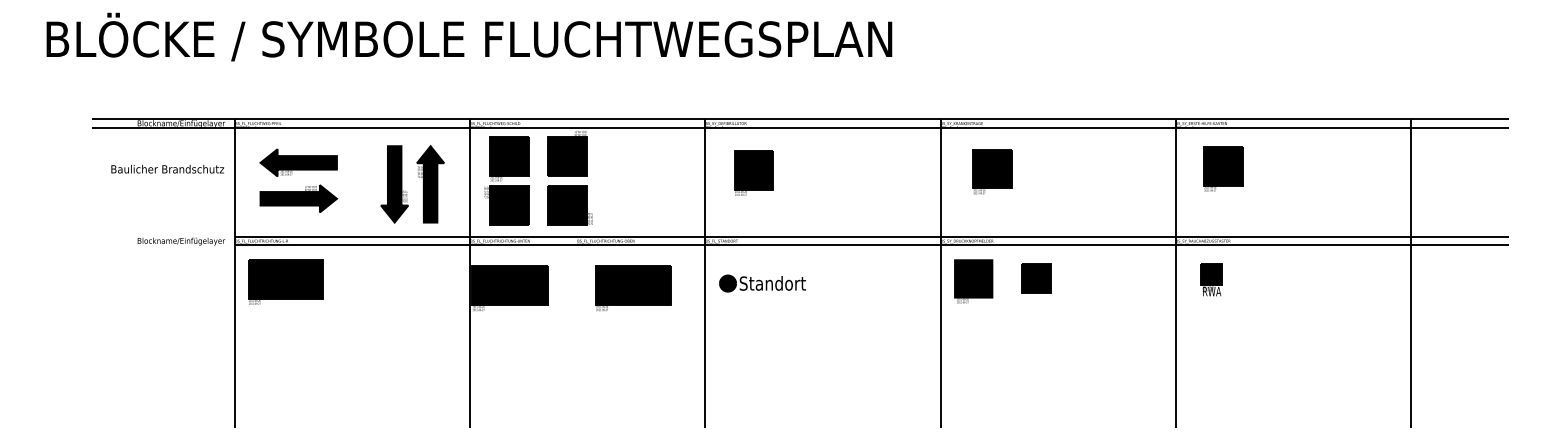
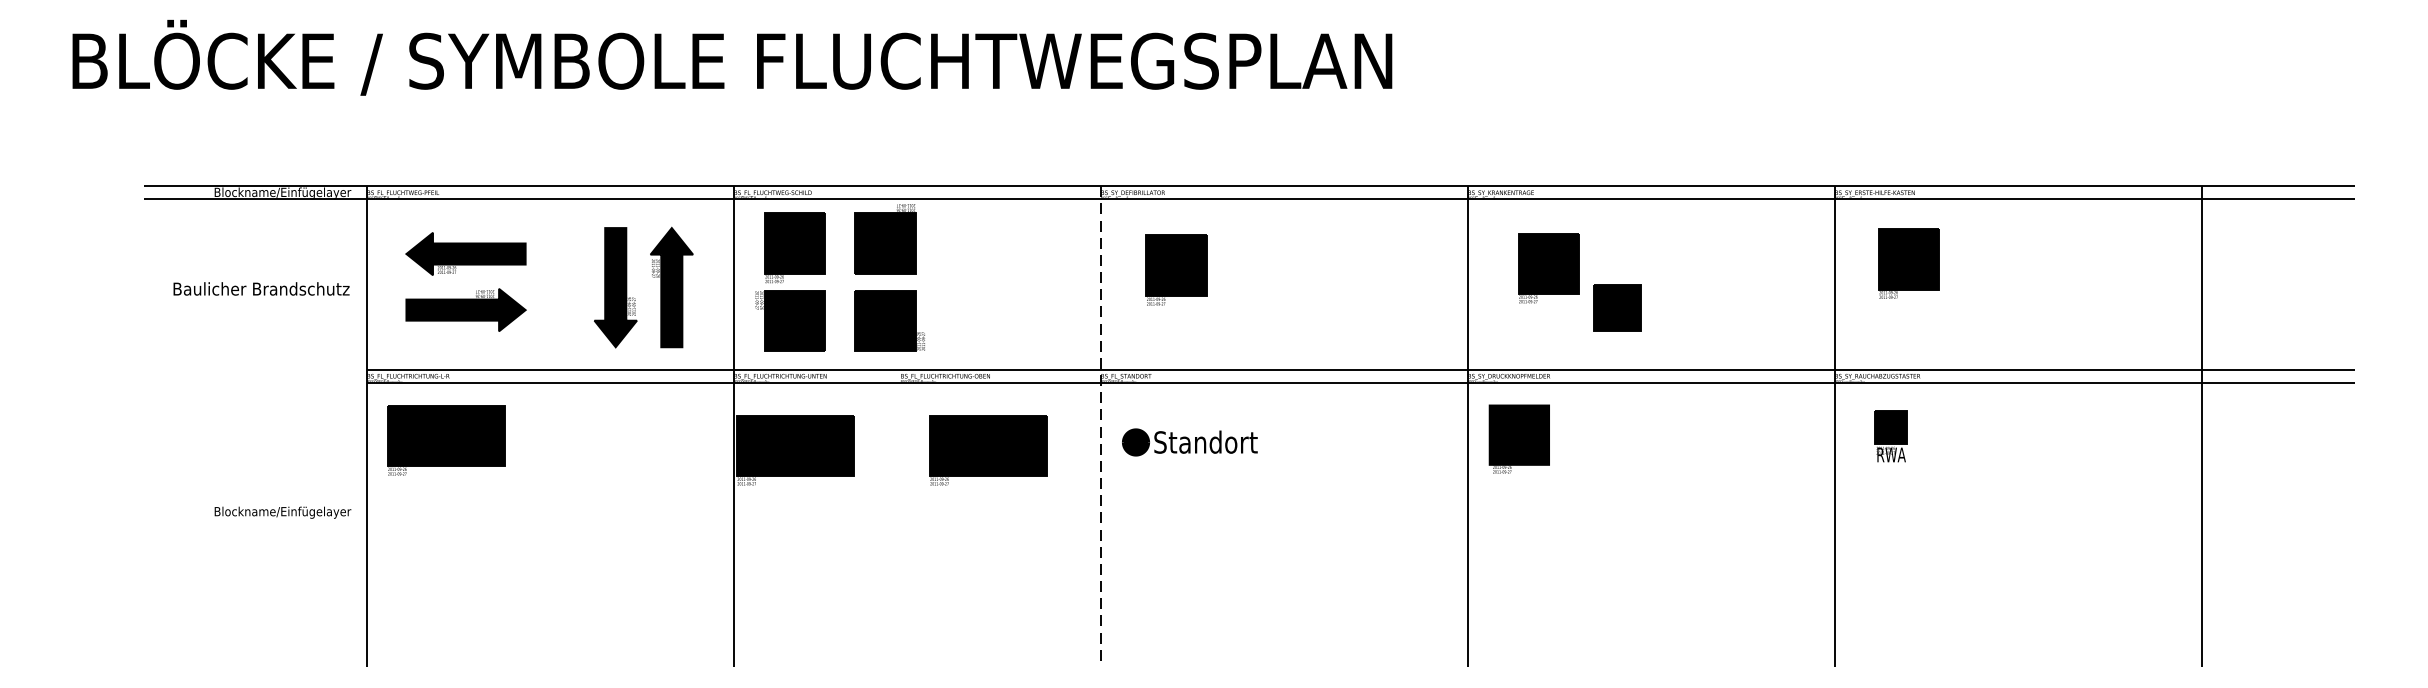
text: (167, 169) -> (261, 289), moved
text: (181, 241) -> (283, 512), moved
line: (705, 274) -> (1100, 428), solid -> dashed
part: (1036, 278) -> (1617, 308), moved

